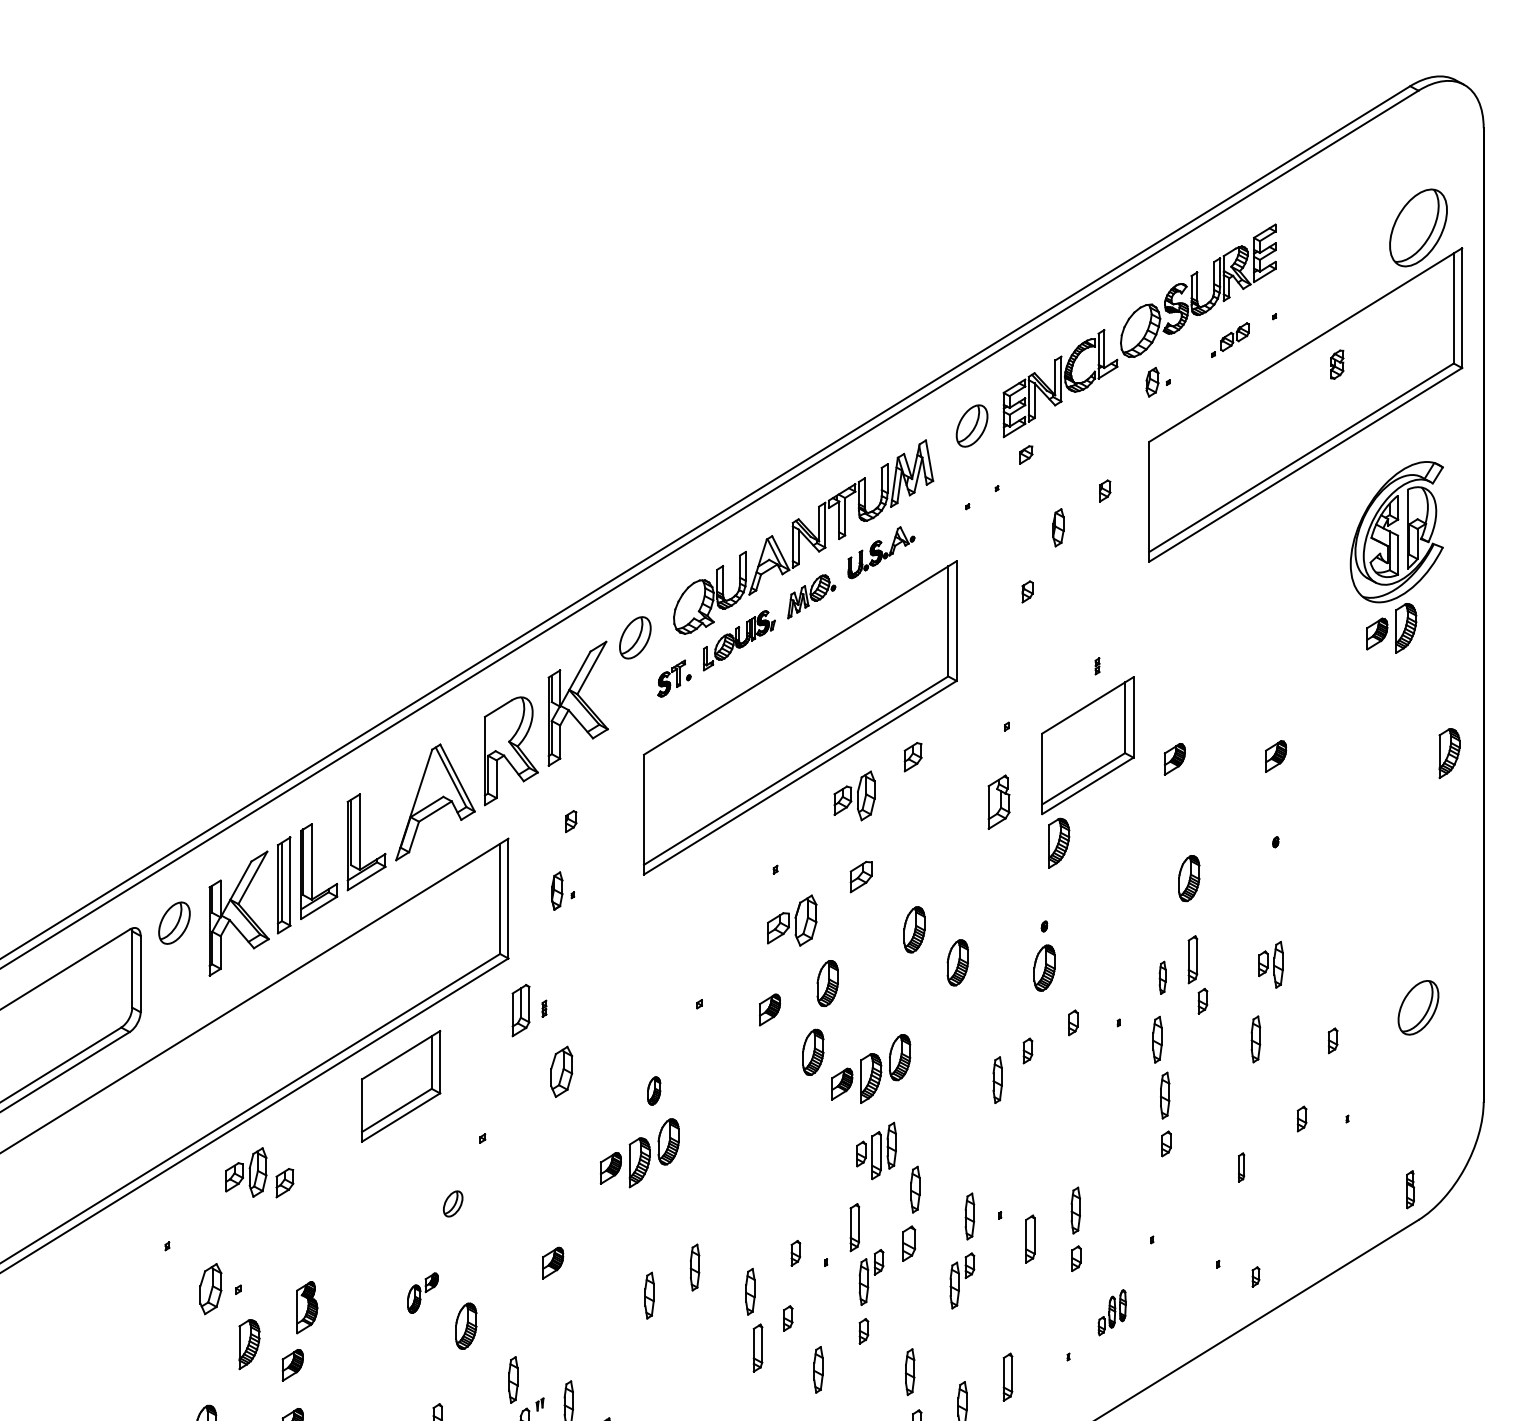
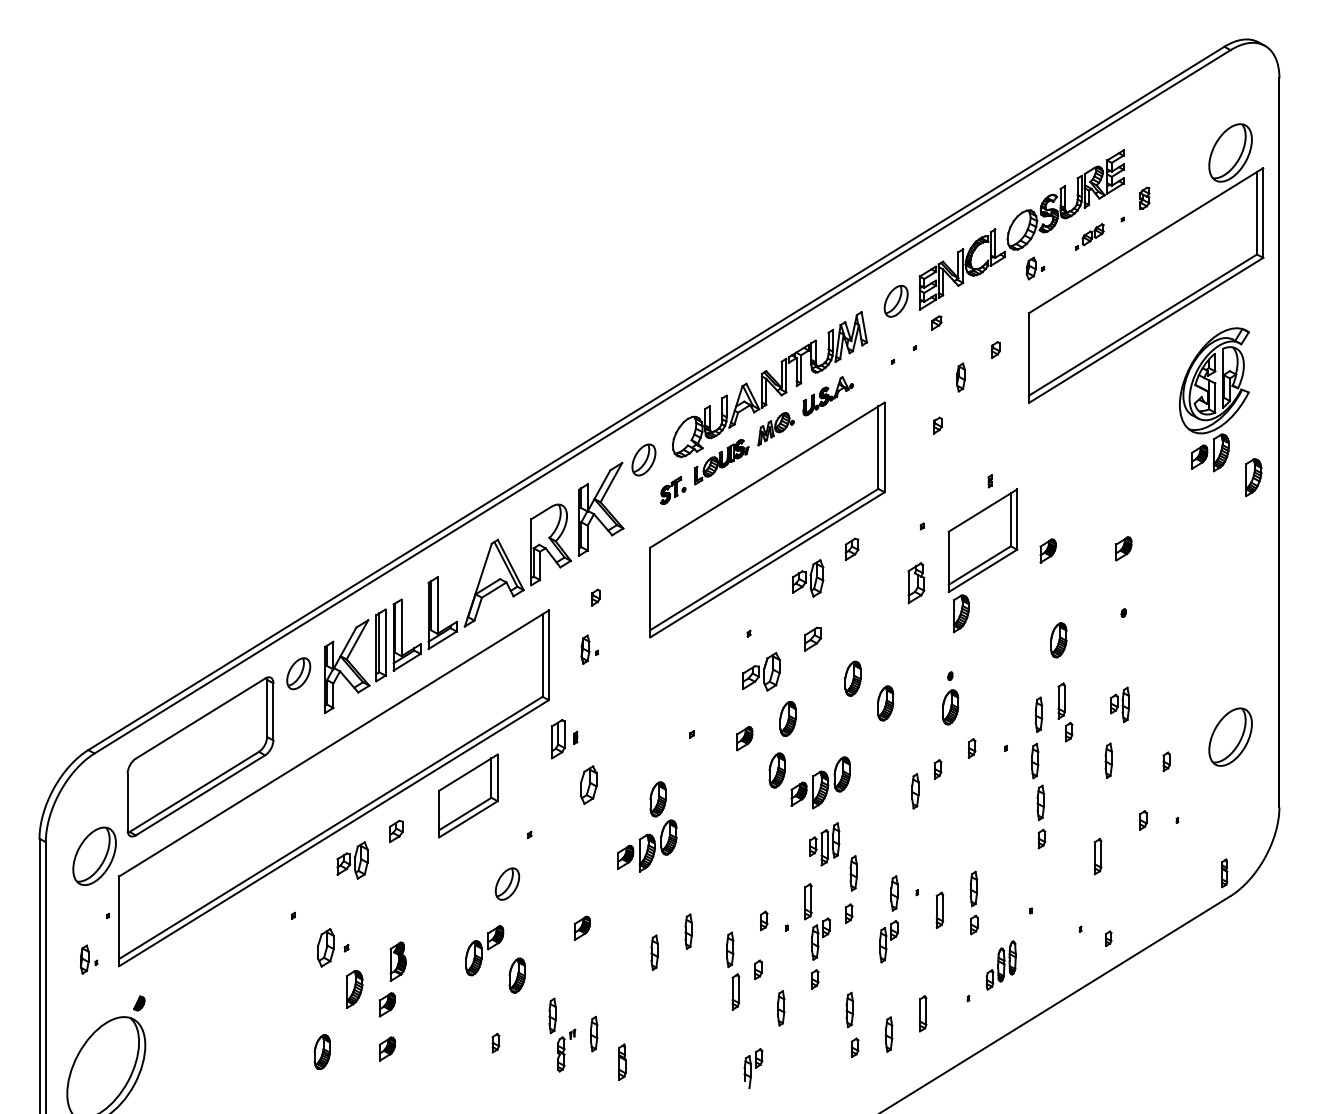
part: (1336, 363) -> (1144, 197), moved
part: (1449, 753) -> (1253, 477), moved
part: (1162, 977) -> (1038, 714), size x1.43
part: (1418, 1006) -> (1230, 736), size x1.43
part: (653, 1091) -> (657, 799), size x1.67
part: (1240, 1167) -> (1097, 856), size x1.67
part: (284, 1181) -> (396, 830), moved
part: (453, 1203) -> (507, 883), size x1.67
part: (909, 1243) -> (849, 913), size x0.71
part: (422, 1292) -> (484, 950), size x1.67
part: (1111, 1312) -> (1000, 965), size x1.43

